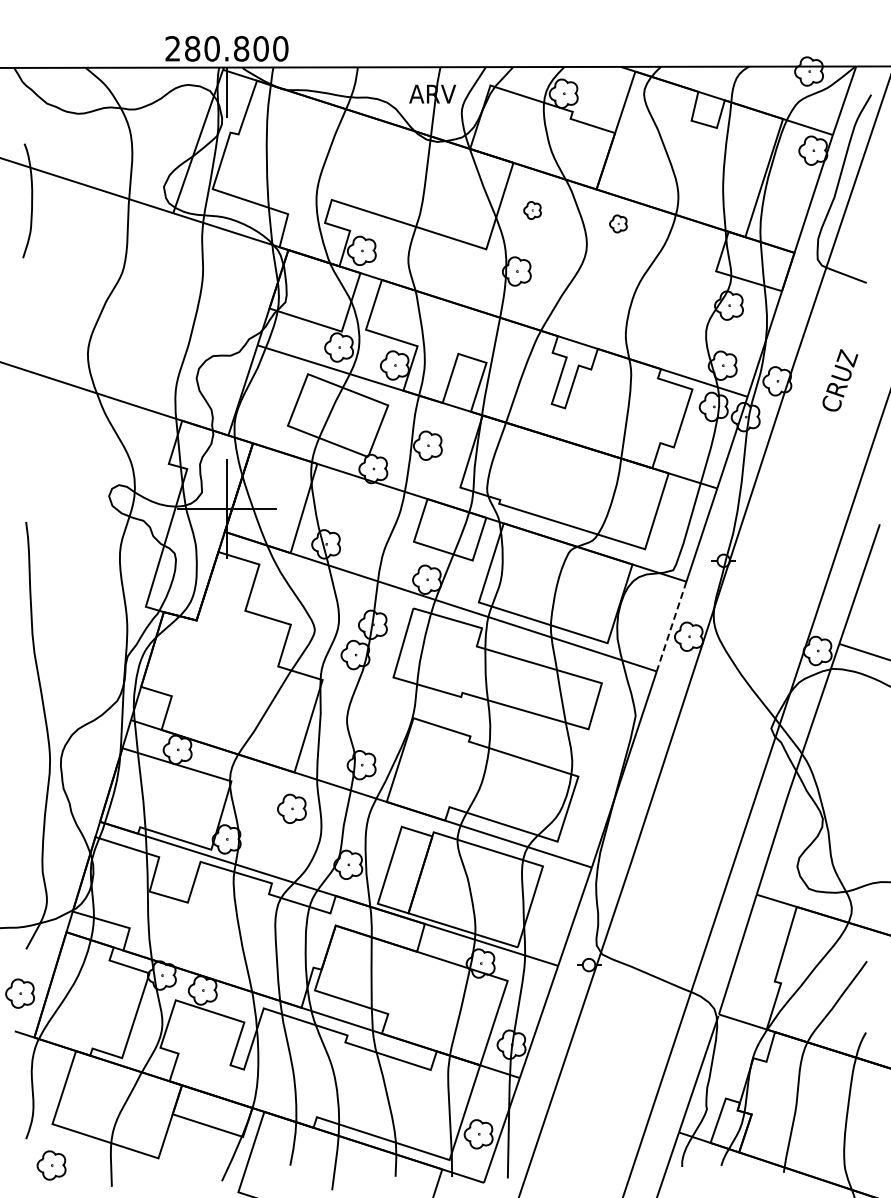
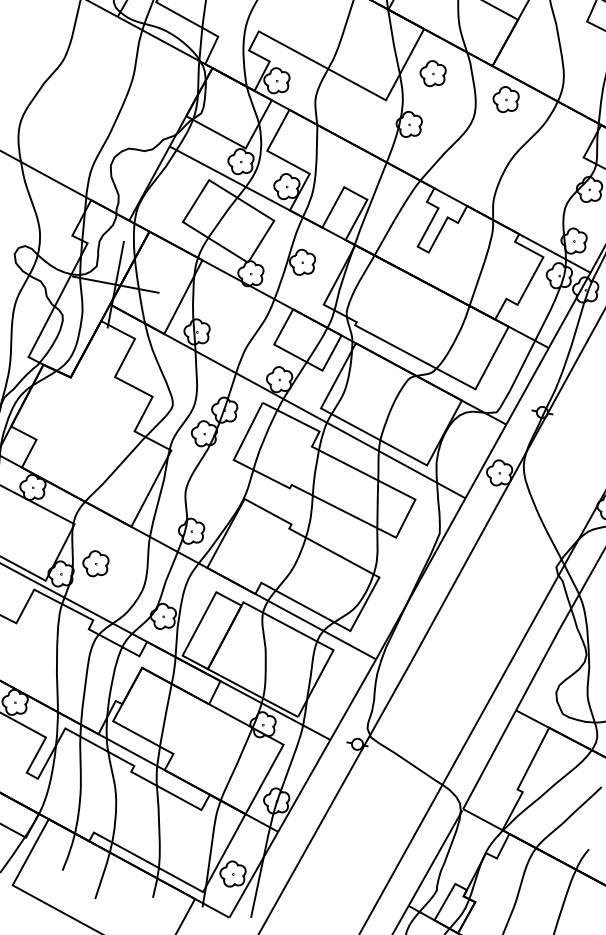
part: (532, 210) -> (432, 73), size x1.67
part: (618, 223) -> (506, 99), size x1.67
line: (671, 627) -> (485, 462), dashed -> solid
part: (291, 808) -> (95, 563), moved

